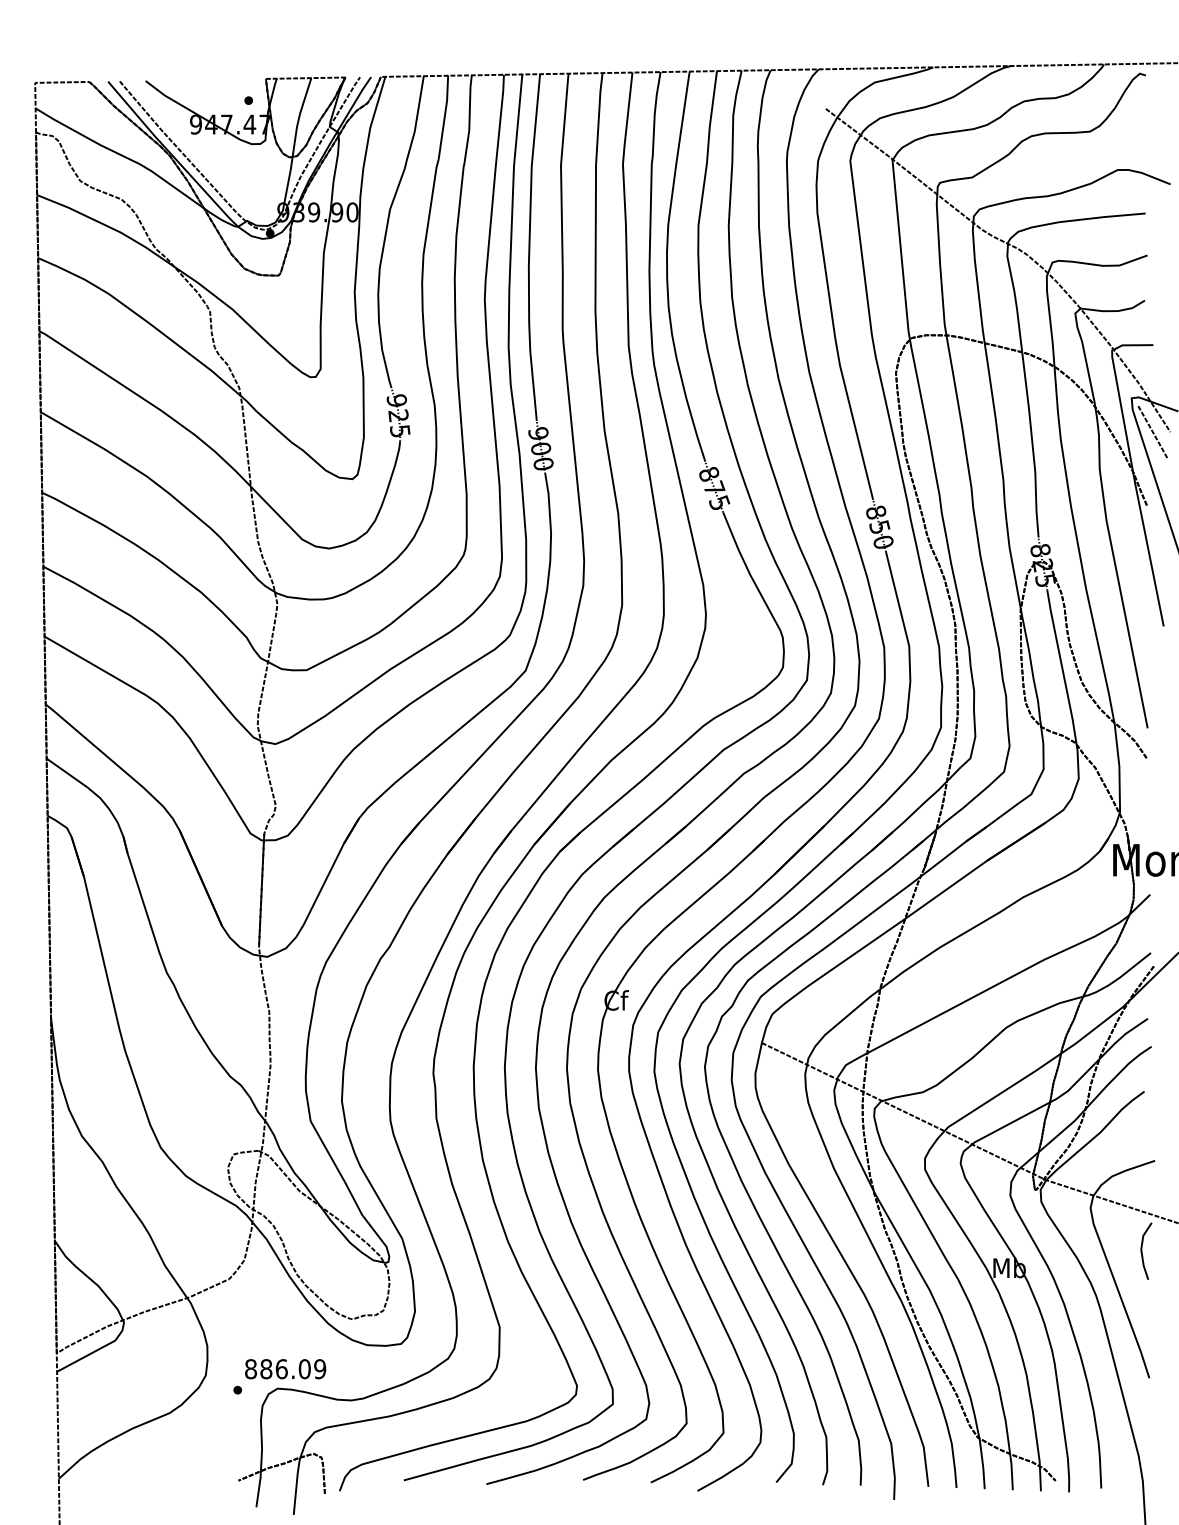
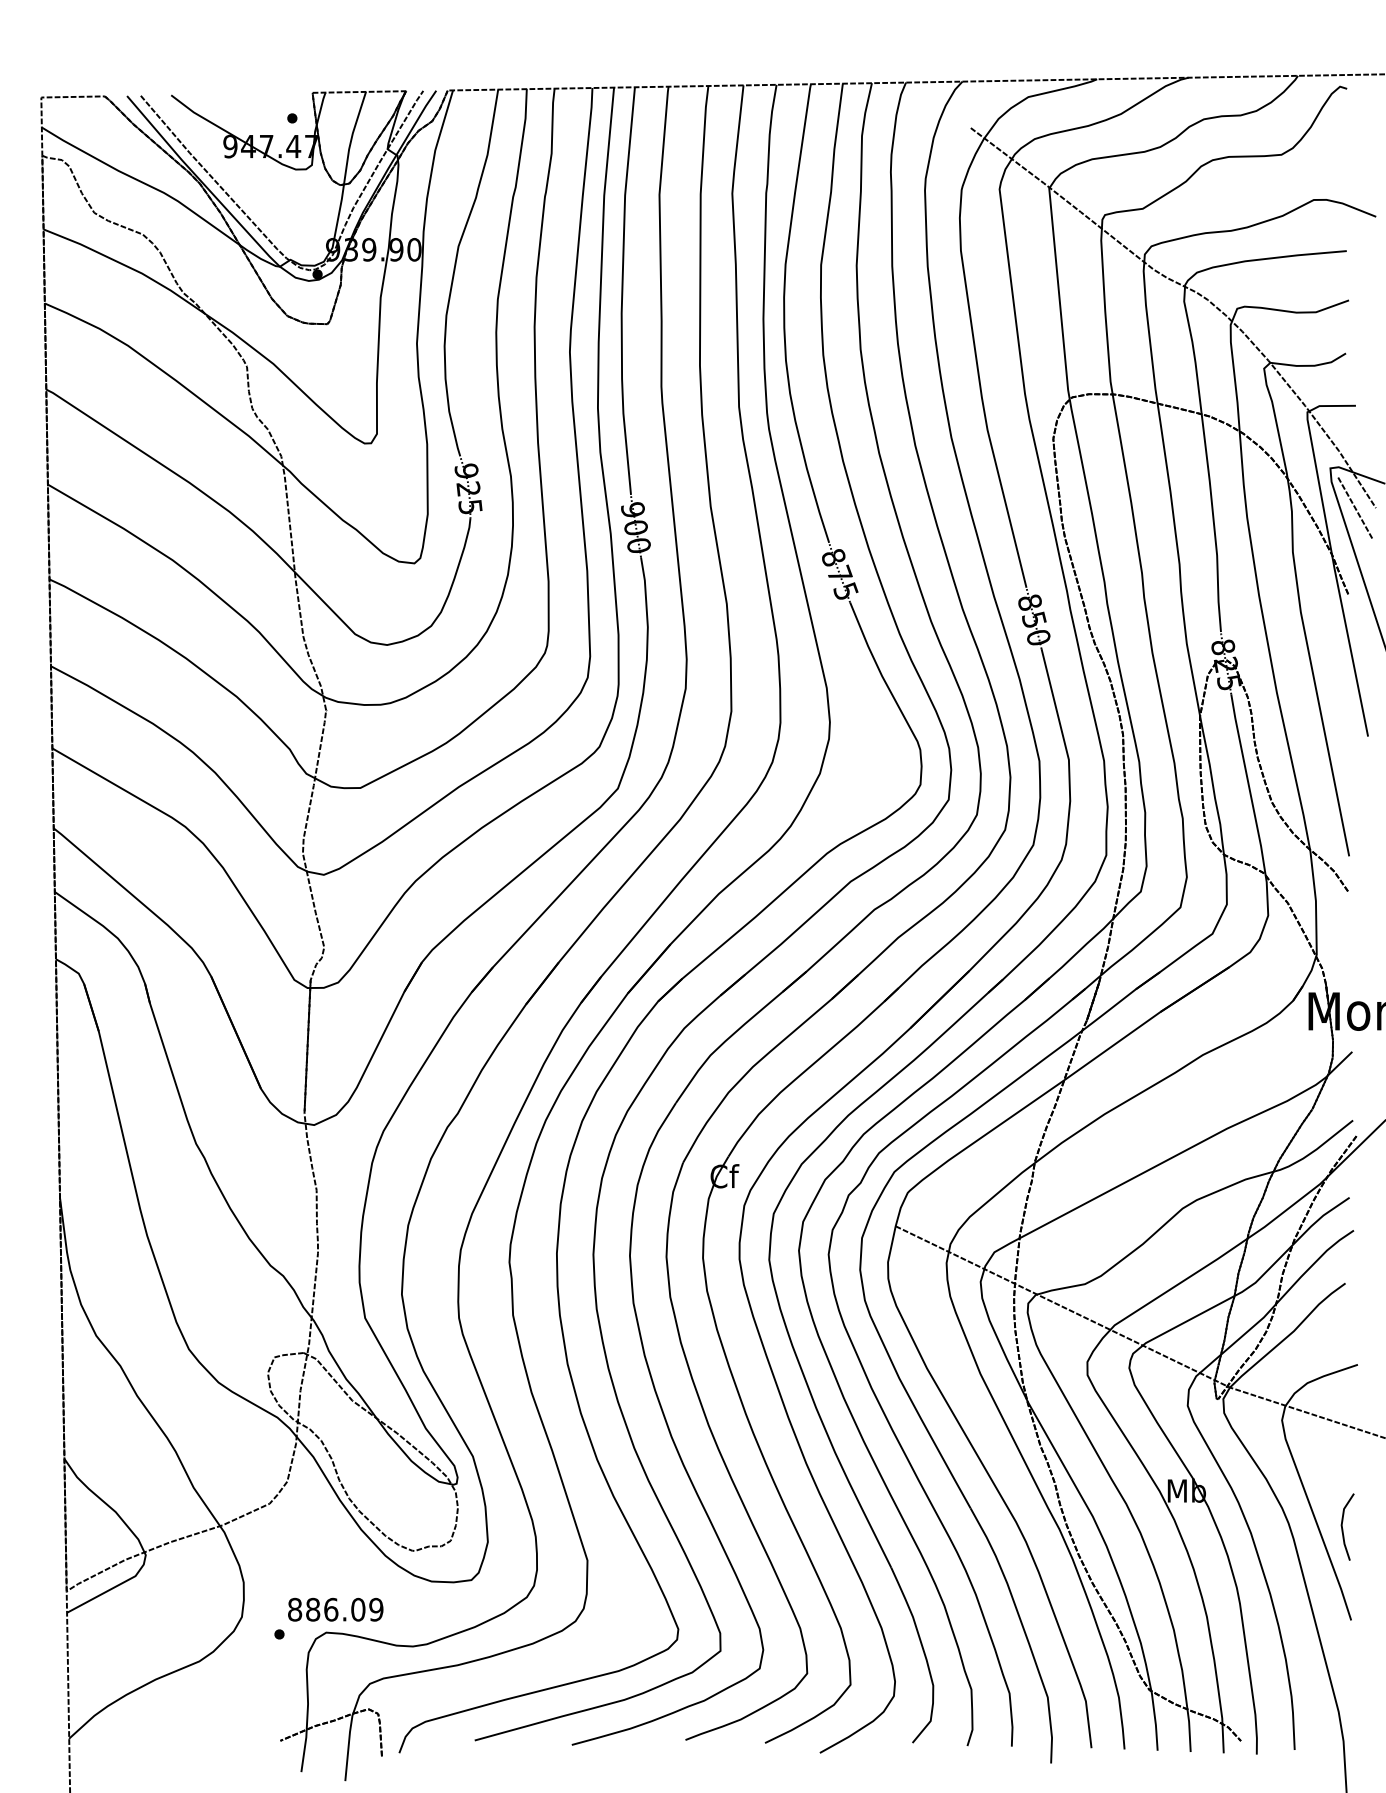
line: (1142, 1252) -> (1343, 1528), moved

